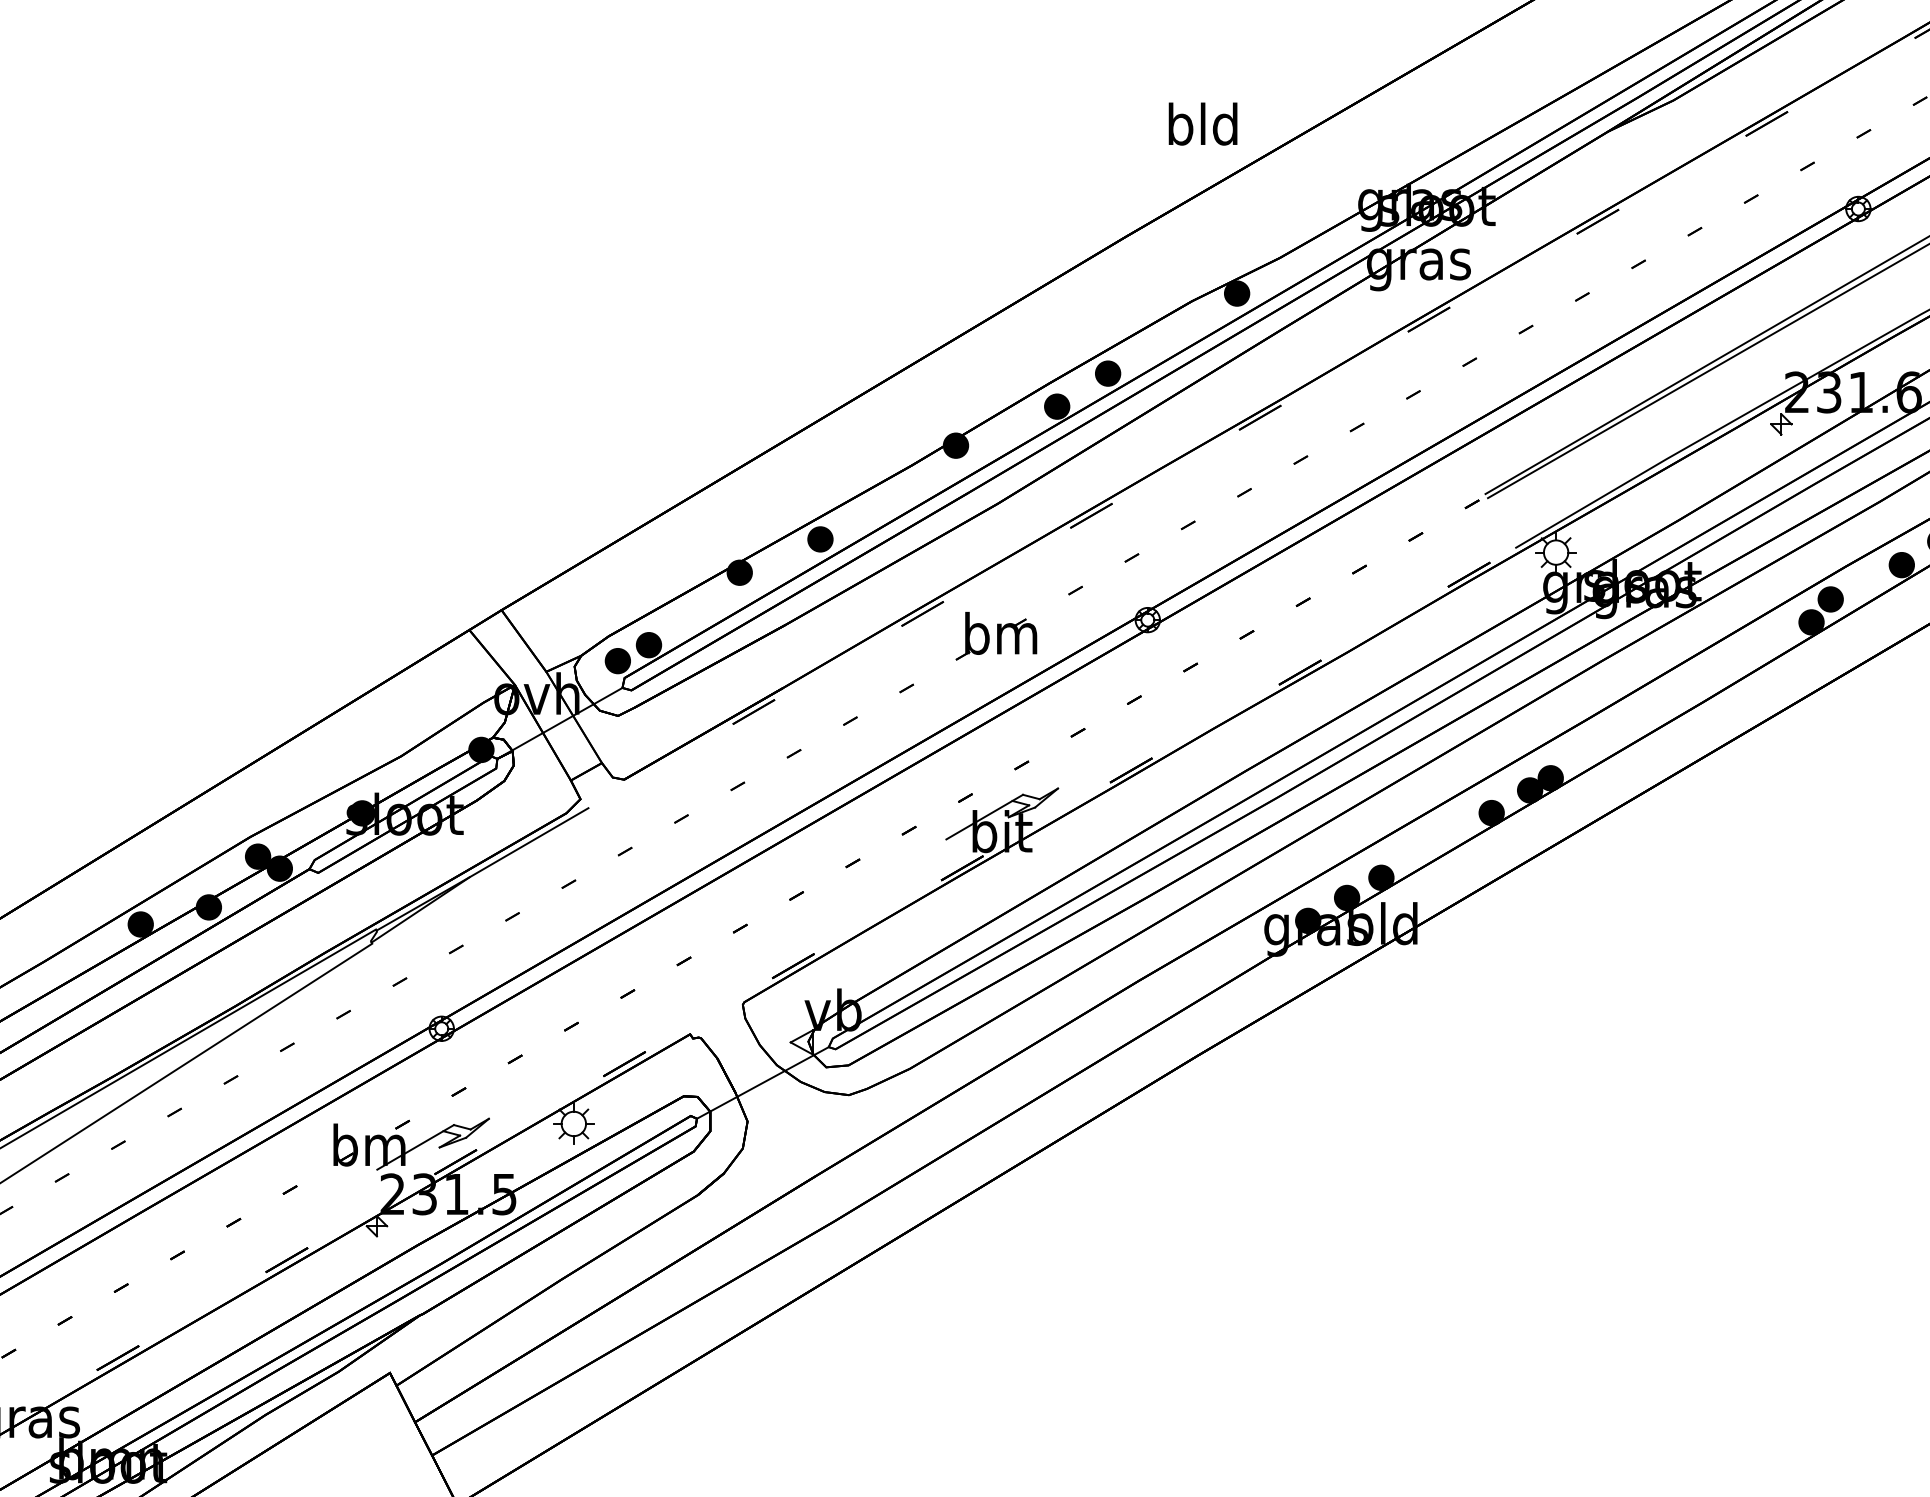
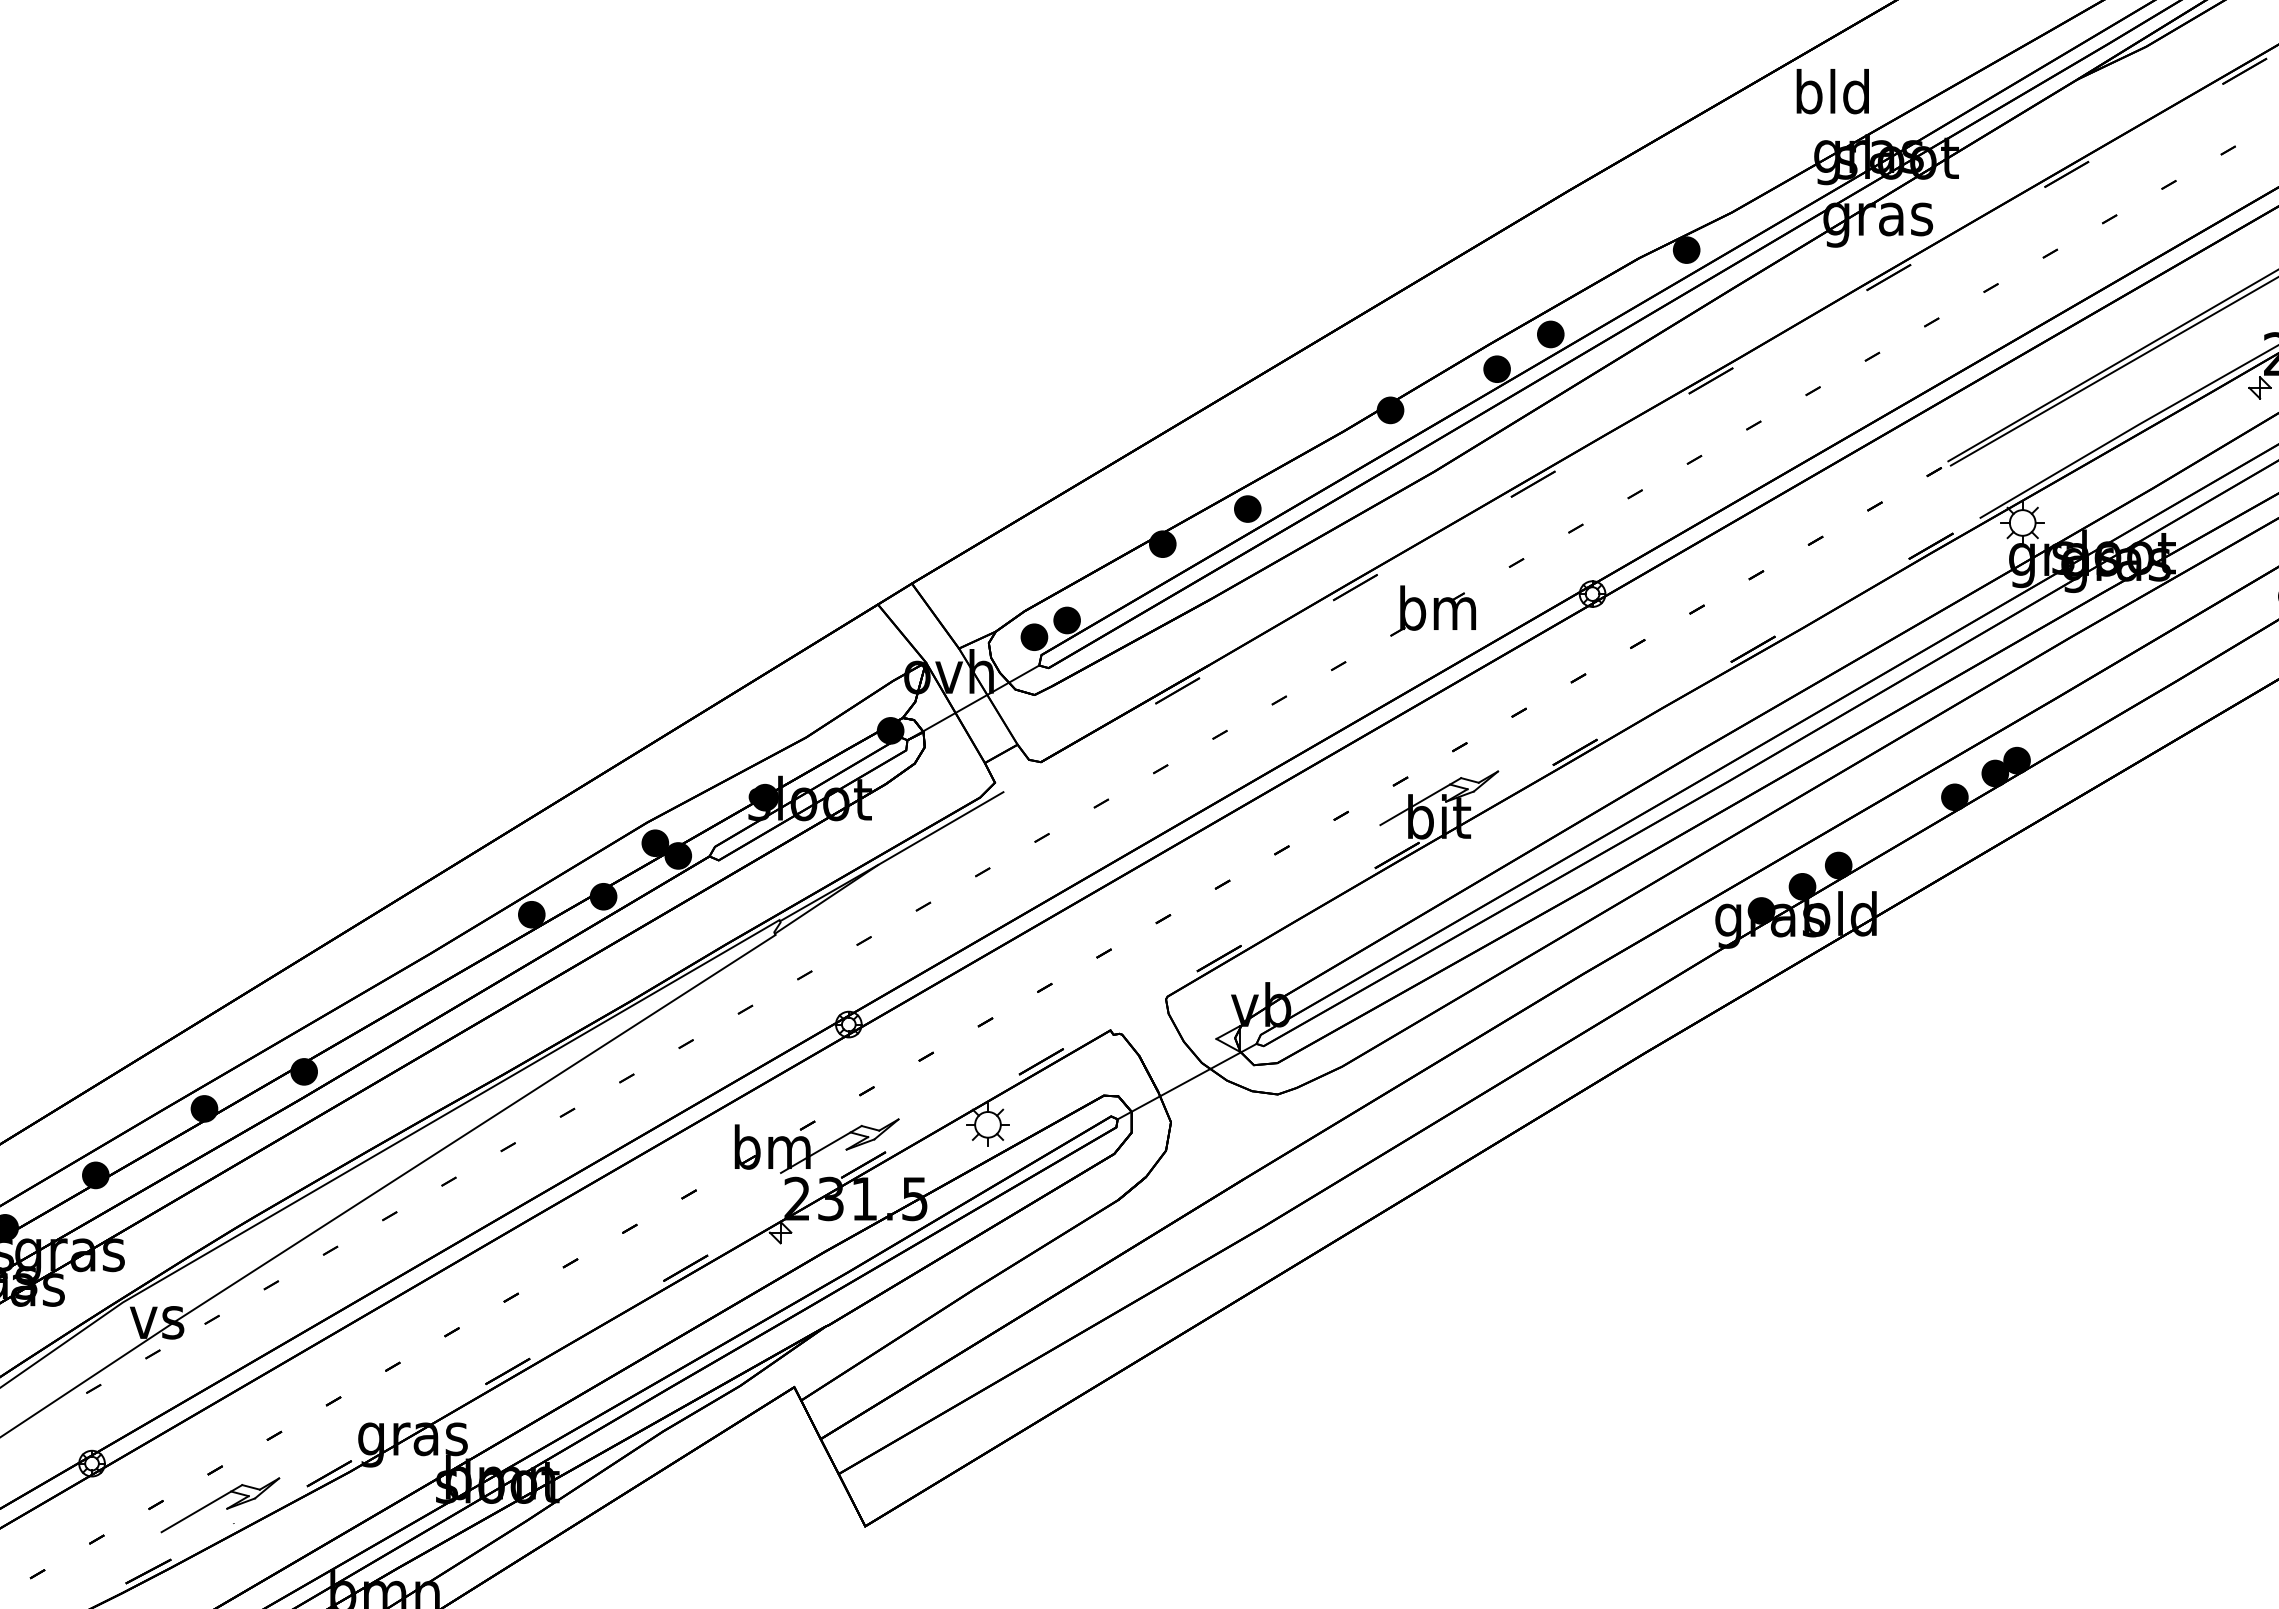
text: (1202, 124) -> (1832, 91), moved

